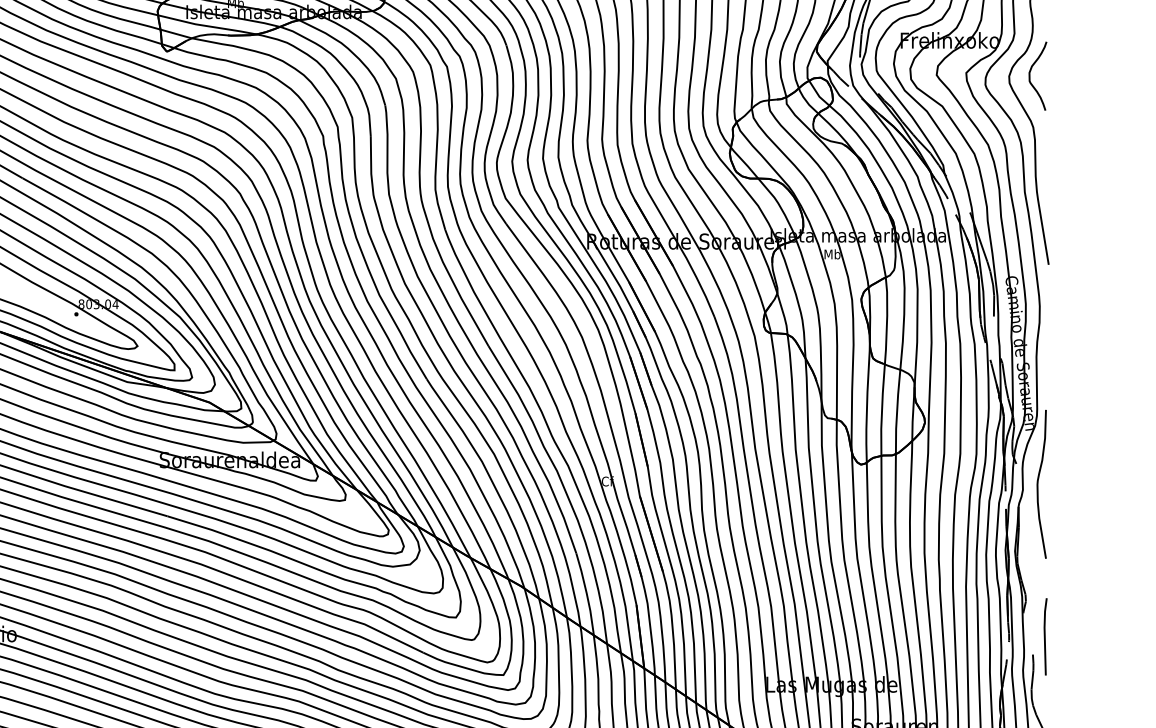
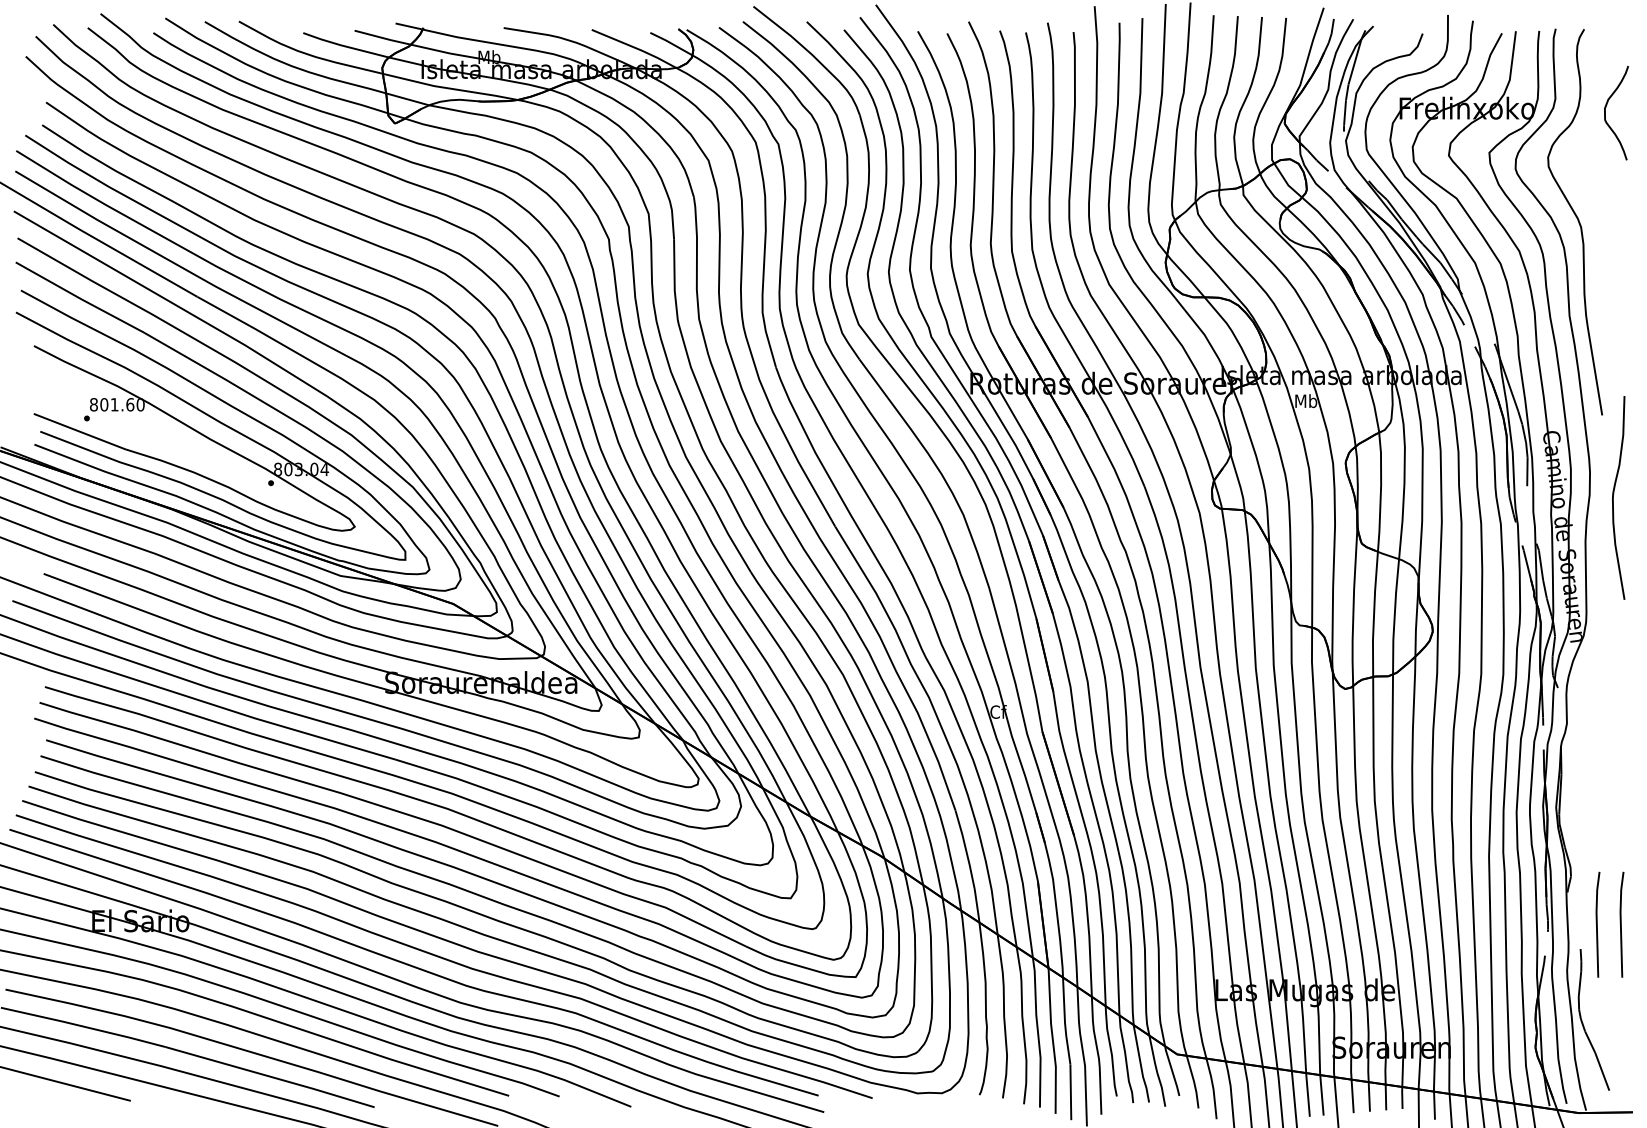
curve: (1029, 75) -> (1605, 112), moved
curve: (1038, 481) -> (1614, 494), moved
line: (1062, 636) -> (1621, 924), added

